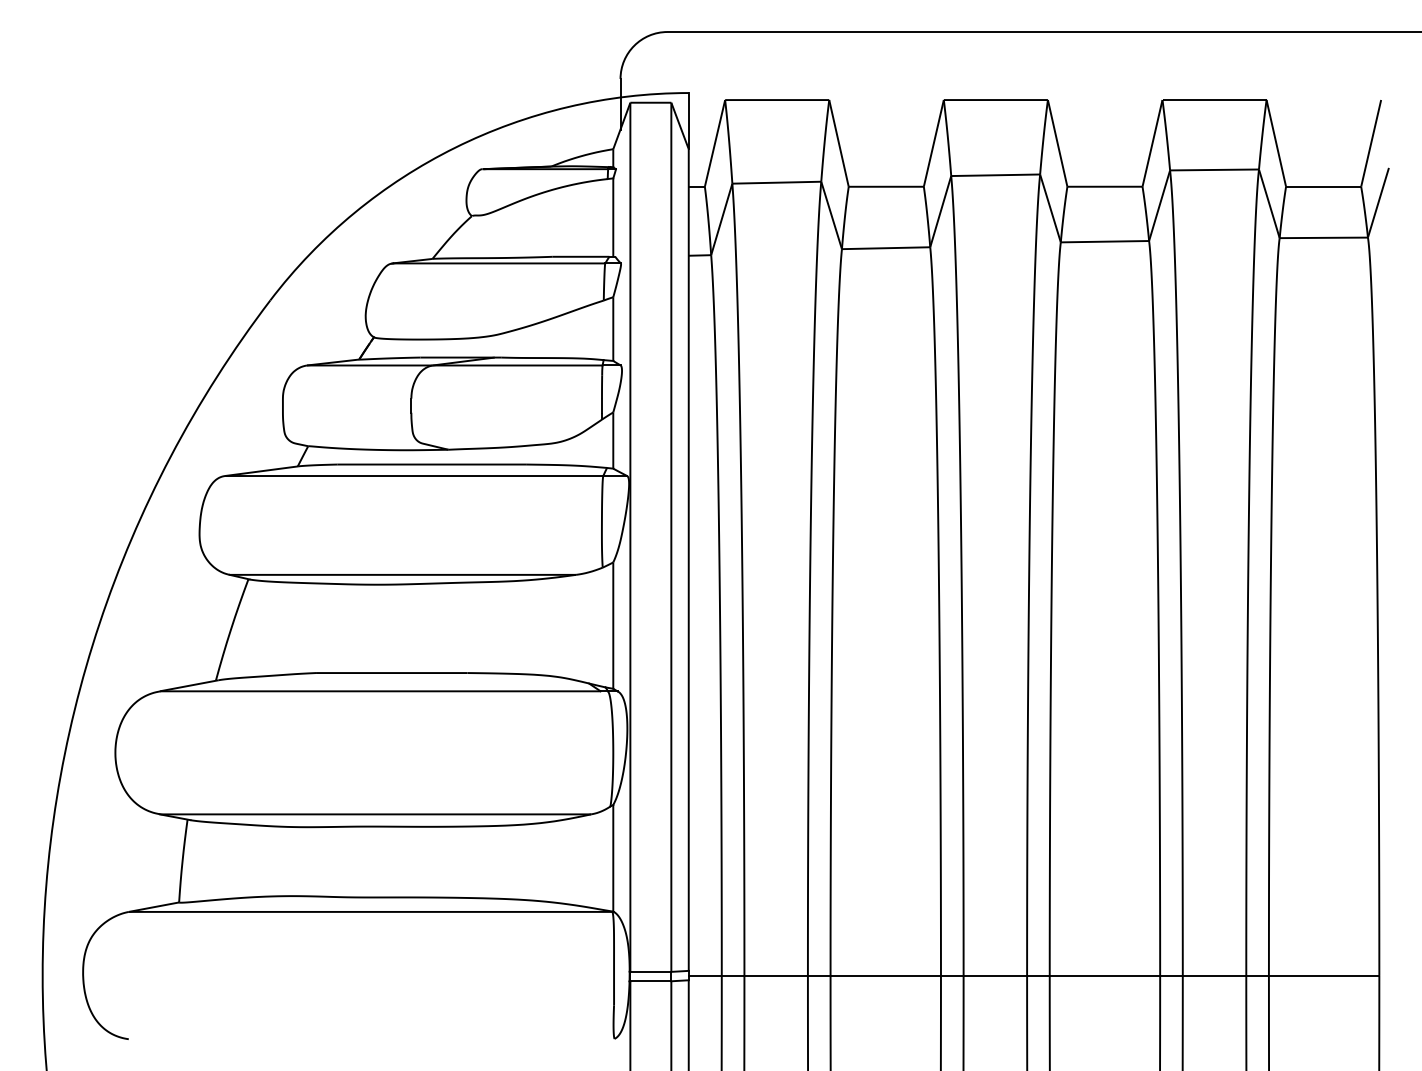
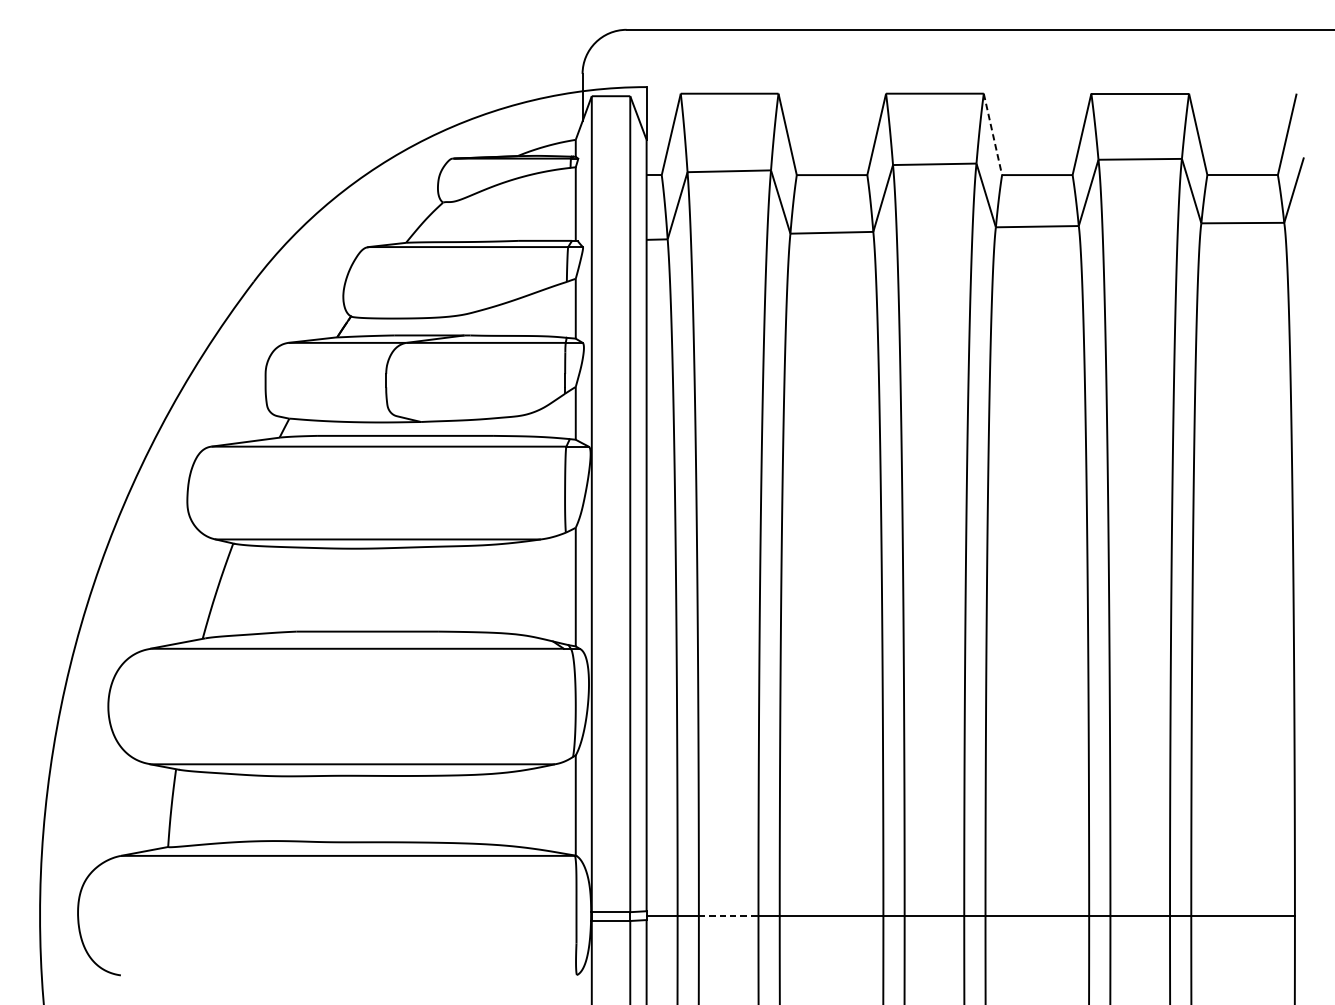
line: (1057, 143) -> (992, 134), solid -> dashed
line: (776, 975) -> (728, 915), solid -> dashed

